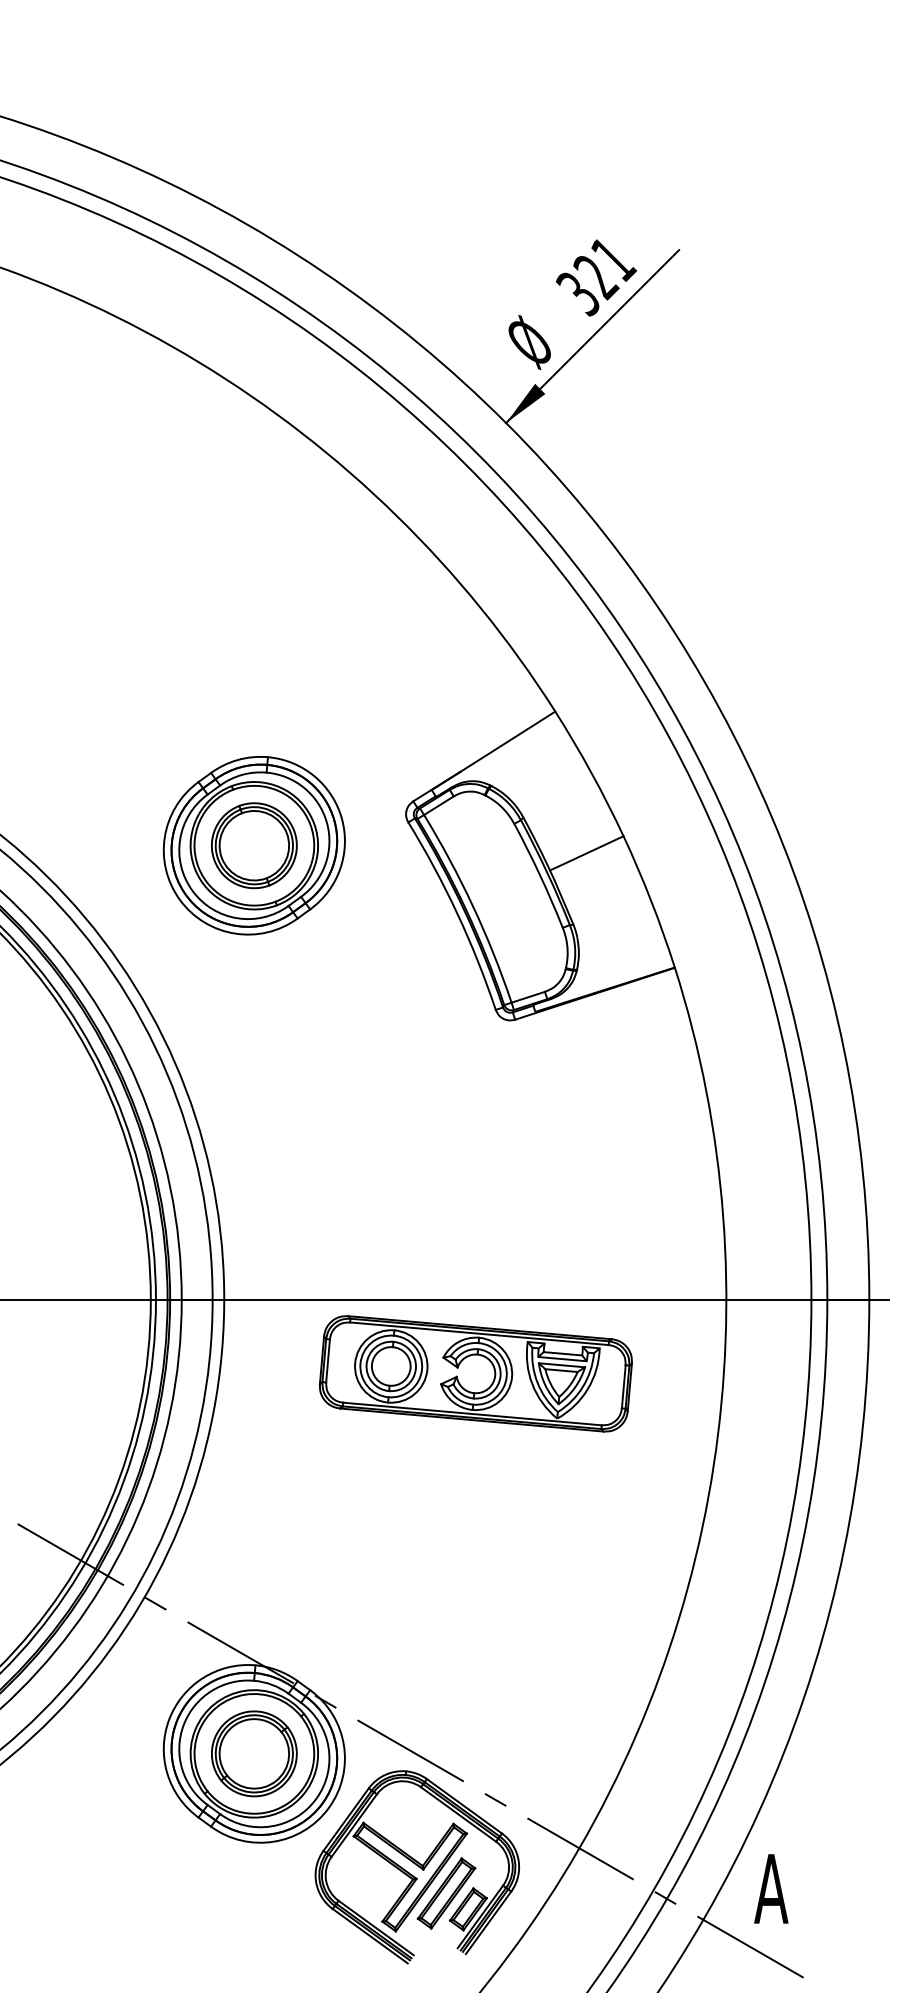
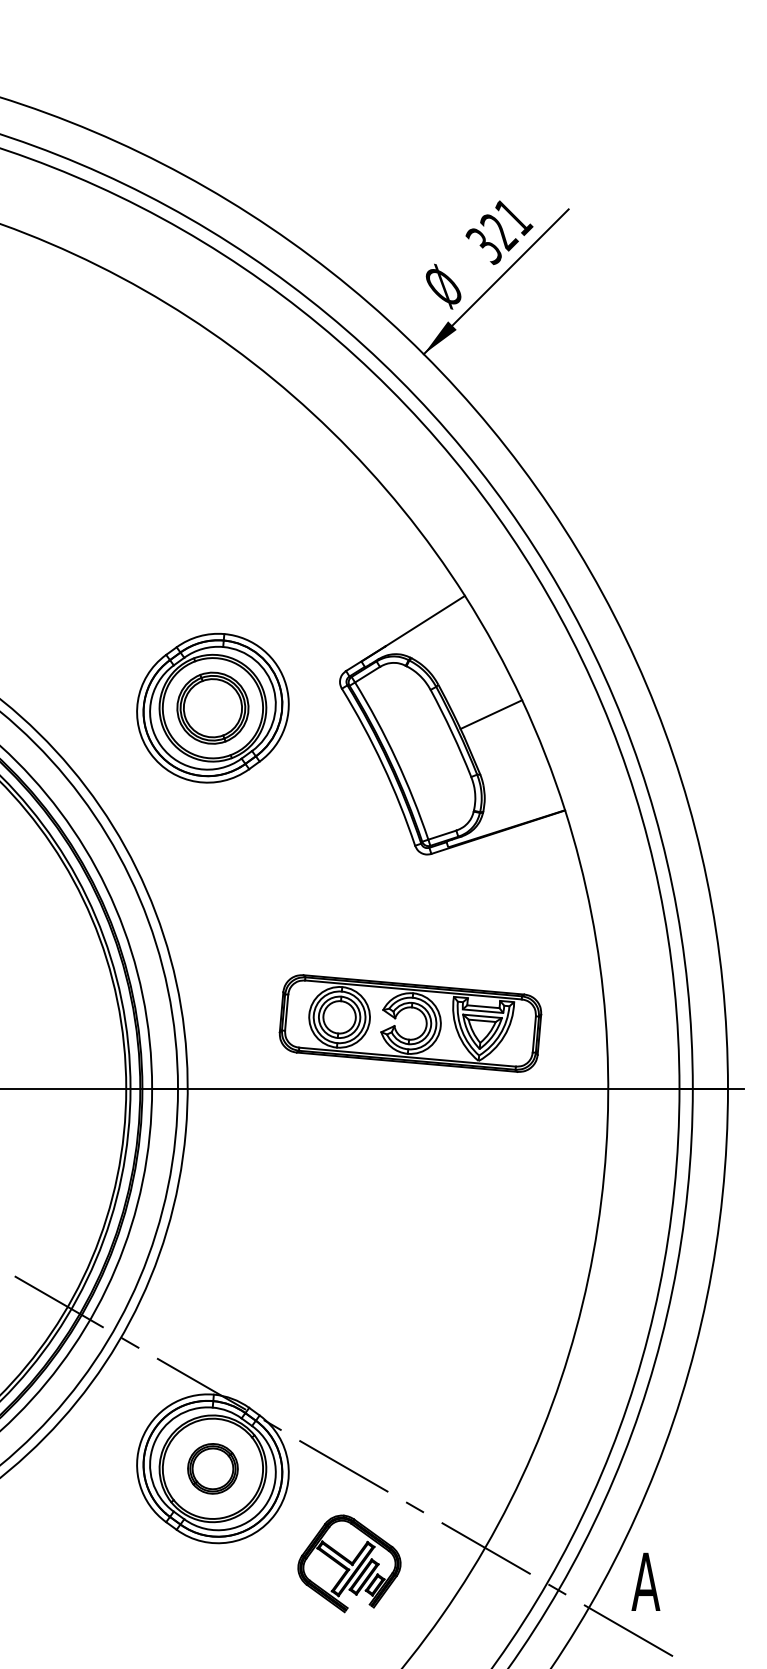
part: (475, 1373) -> (410, 1023), moved
part: (253, 1753) -> (212, 1468), size x0.7
part: (417, 1866) -> (349, 1563), size x0.6

